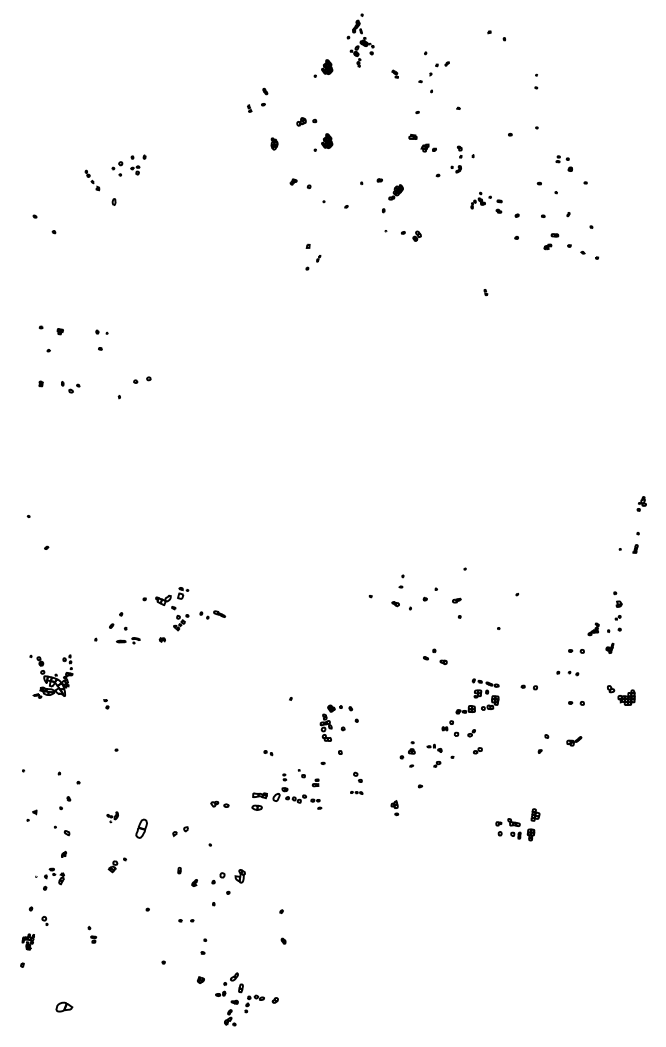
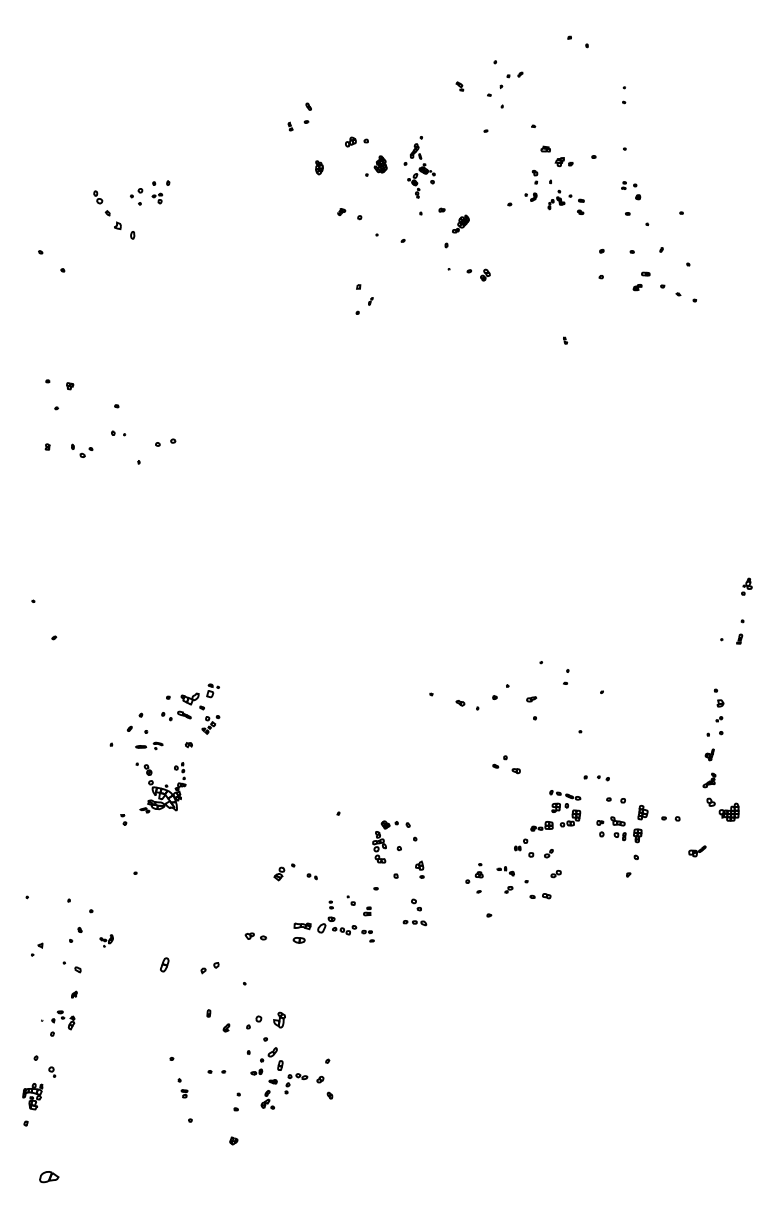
part: (360, 40) -> (419, 167), moved
part: (323, 68) -> (376, 79), removed
part: (422, 142) -> (556, 155), moved
part: (563, 163) -> (630, 190), moved
part: (92, 180) -> (107, 210), size x1.67
part: (486, 202) -> (566, 202), moved
part: (101, 331) -> (118, 432), moved
part: (401, 581) -> (566, 677), moved
part: (212, 614) -> (176, 715), moved
part: (593, 629) -> (709, 780), moved
part: (576, 651) -> (670, 758), removed
part: (567, 673) -> (596, 778), moved
part: (51, 676) -> (161, 787), moved
part: (574, 741) -> (697, 851), moved
part: (463, 769) -> (539, 895), added
part: (356, 792) -> (414, 922), size x1.67
part: (394, 808) -> (419, 870), moved
part: (112, 817) -> (106, 941), moved
part: (517, 824) -> (622, 823), moved
part: (141, 828) -> (164, 964), size x0.62
part: (116, 865) -> (283, 872), moved
part: (92, 934) -> (183, 1087), moved
part: (28, 941) -> (33, 1096), size x1.43
part: (246, 999) -> (286, 1078), moved
part: (64, 1006) -> (49, 1176), moved

